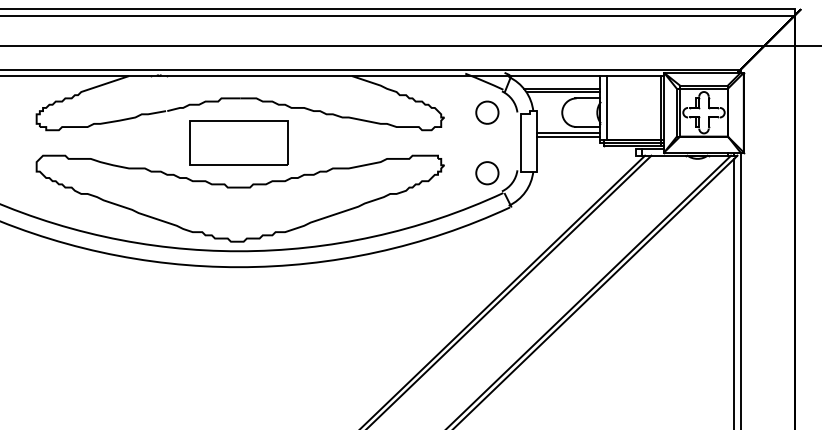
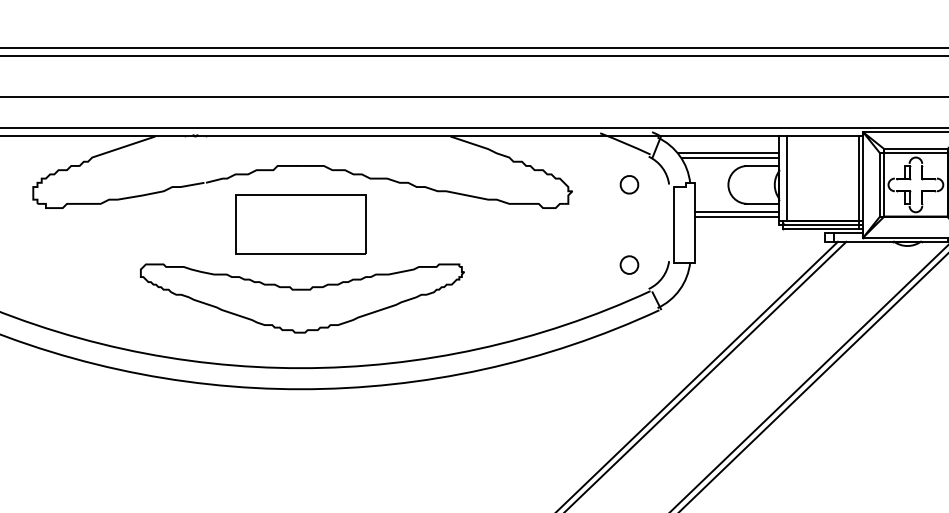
part: (487, 112) -> (629, 184), size x0.6
part: (487, 173) -> (629, 265), size x0.6
part: (239, 198) -> (301, 298), size x0.6

